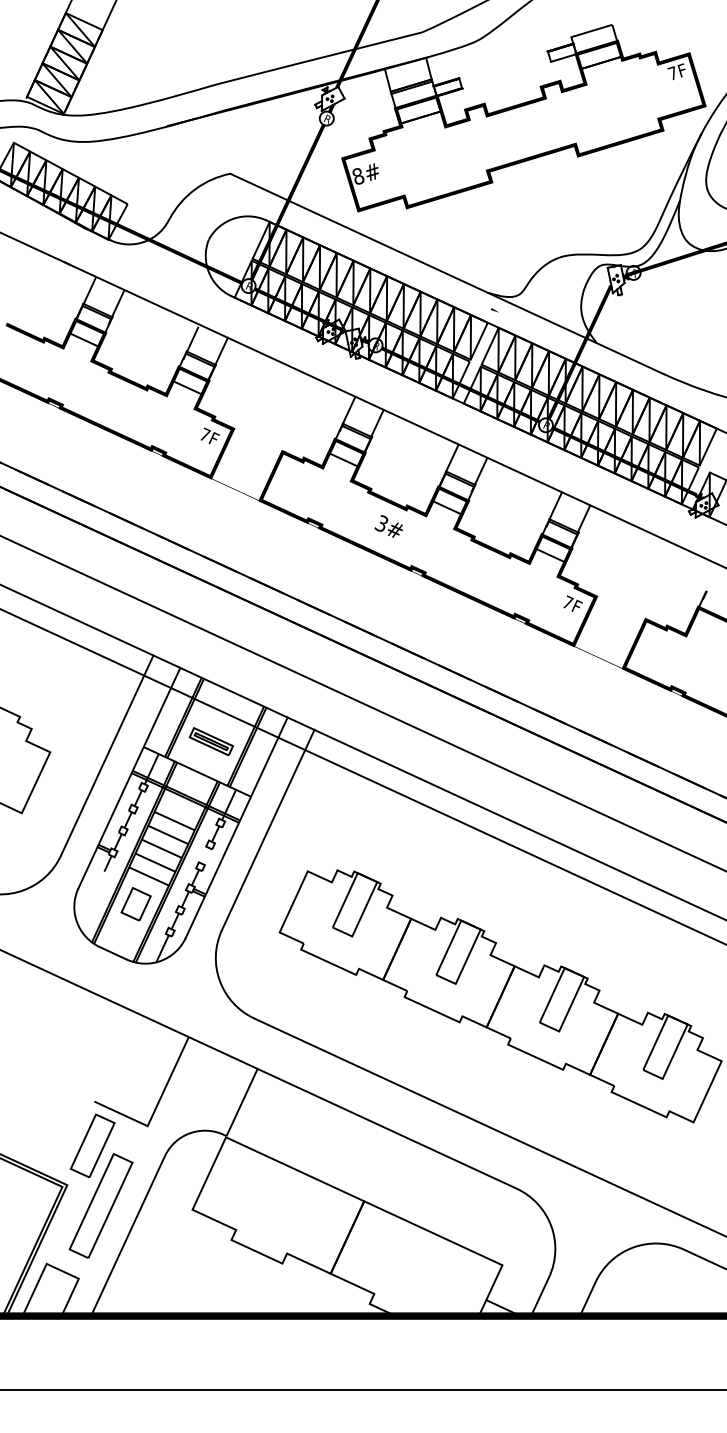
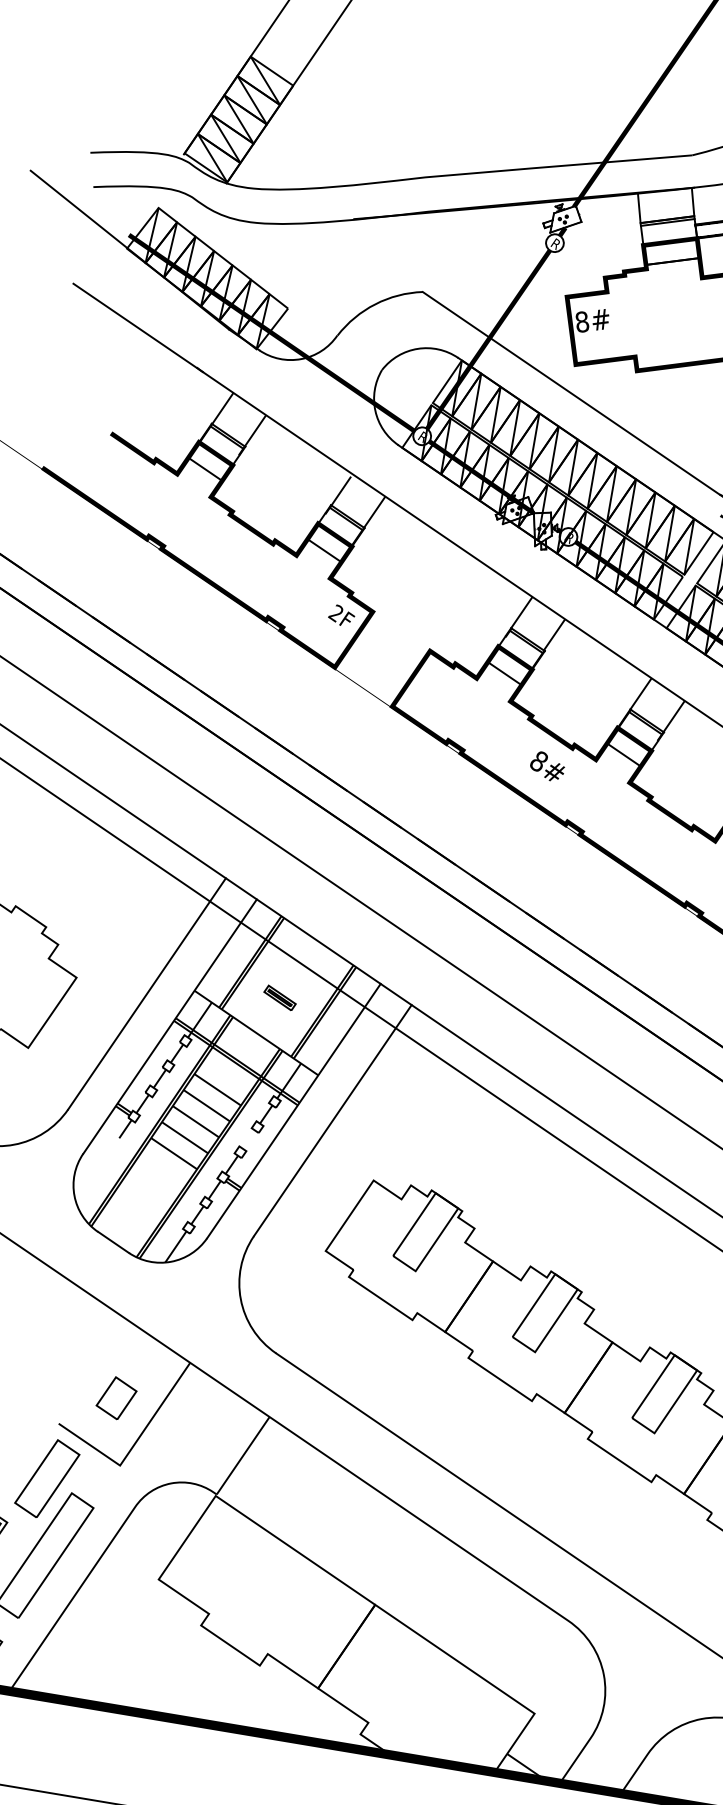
text: (204, 434) -> (335, 612), 7F -> 2F
text: (381, 523) -> (538, 760), 3# -> 8#
part: (210, 741) -> (279, 997), size x0.6
part: (135, 904) -> (115, 1398), moved

